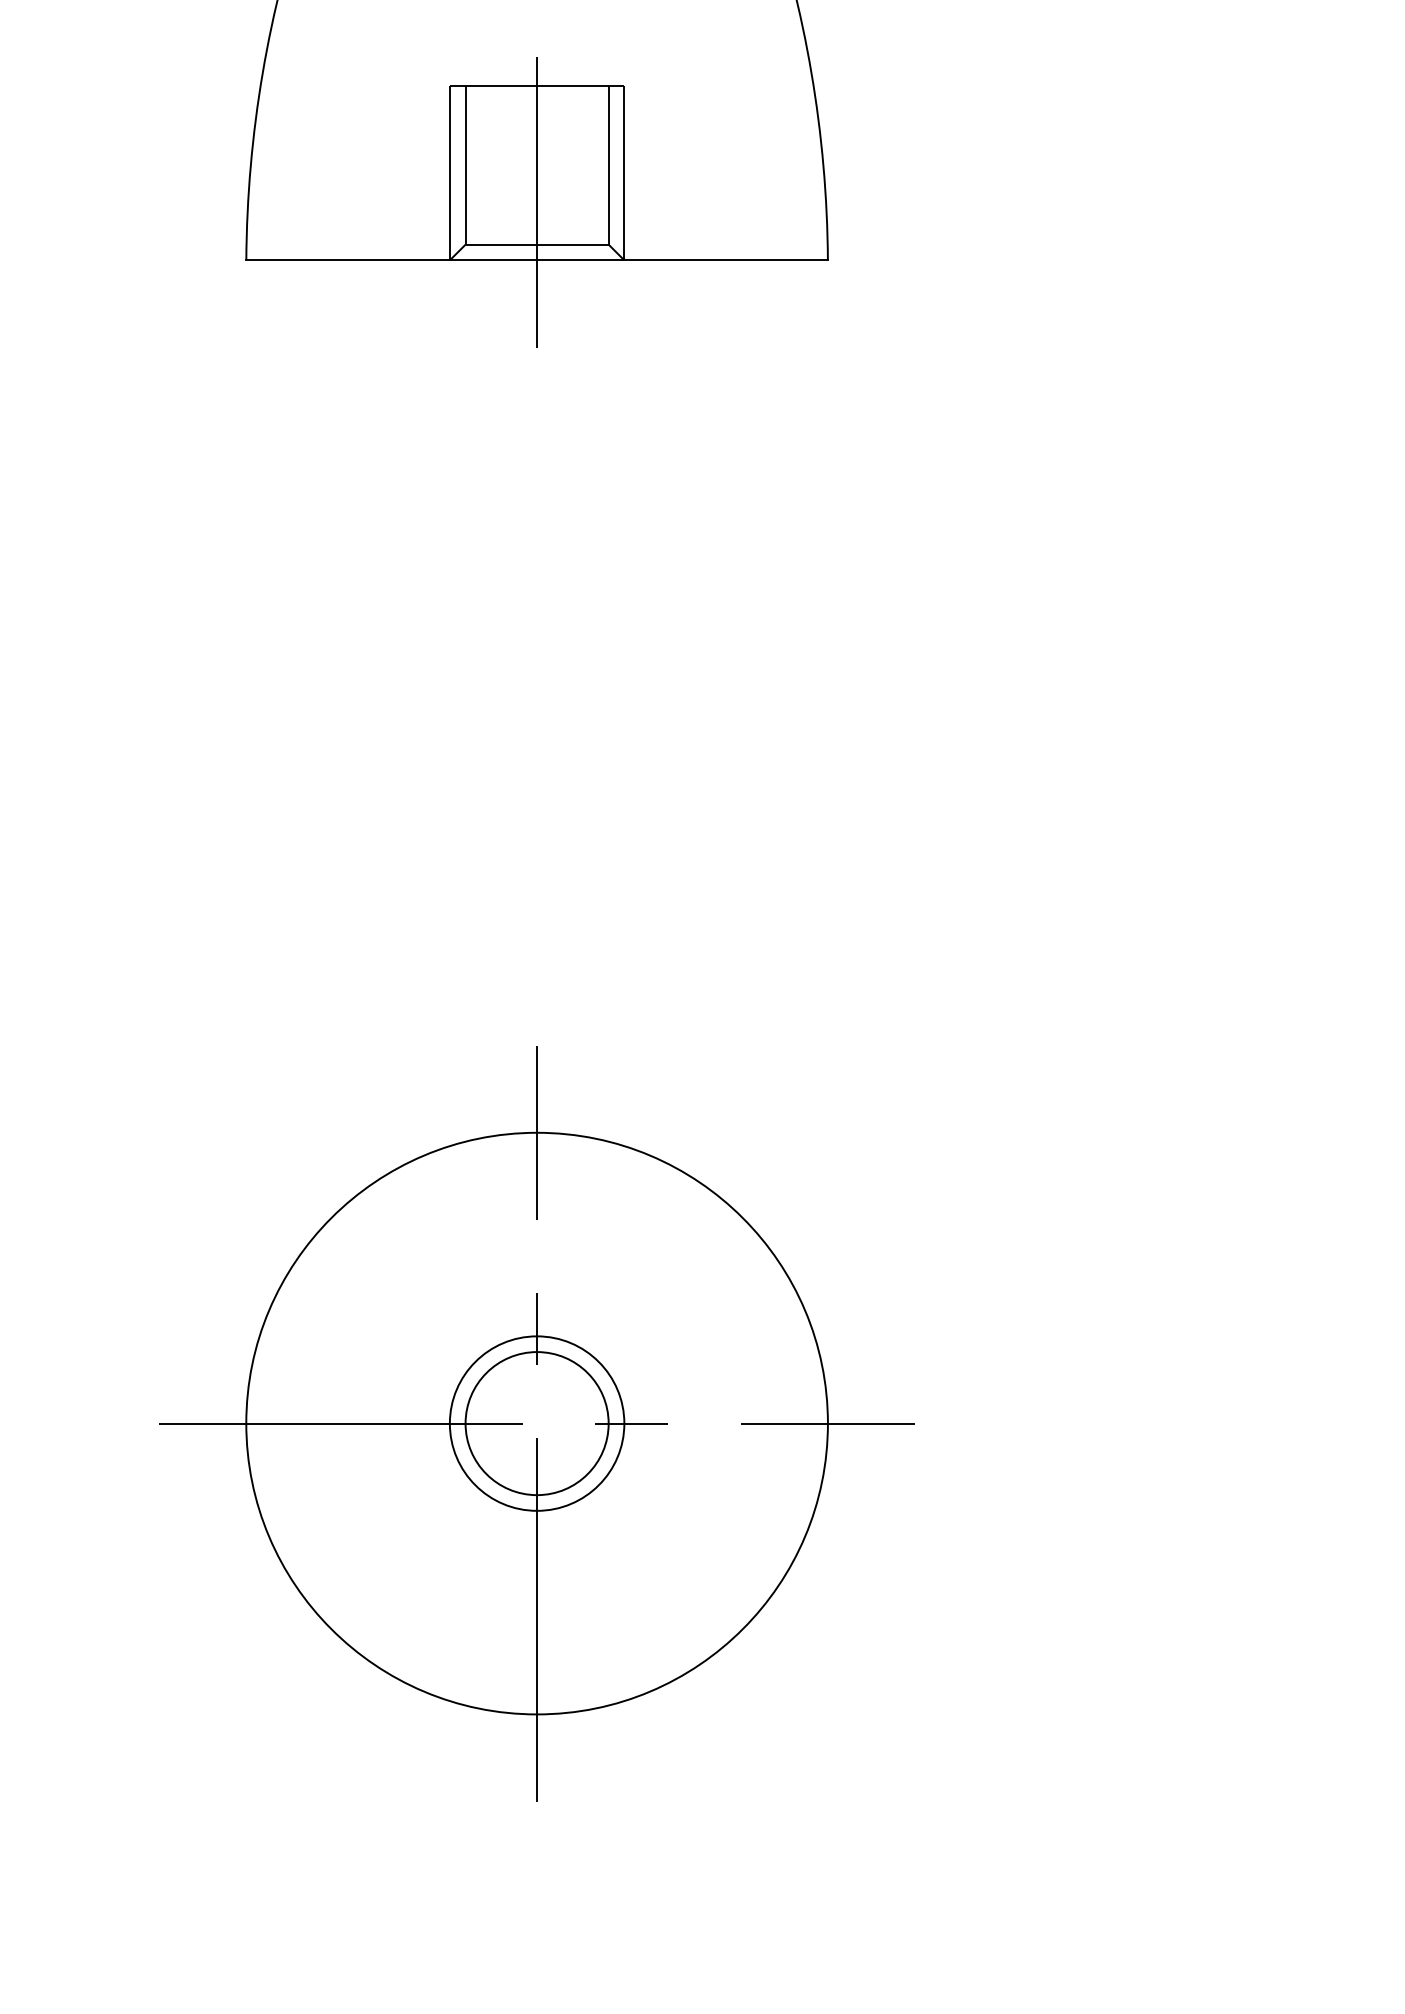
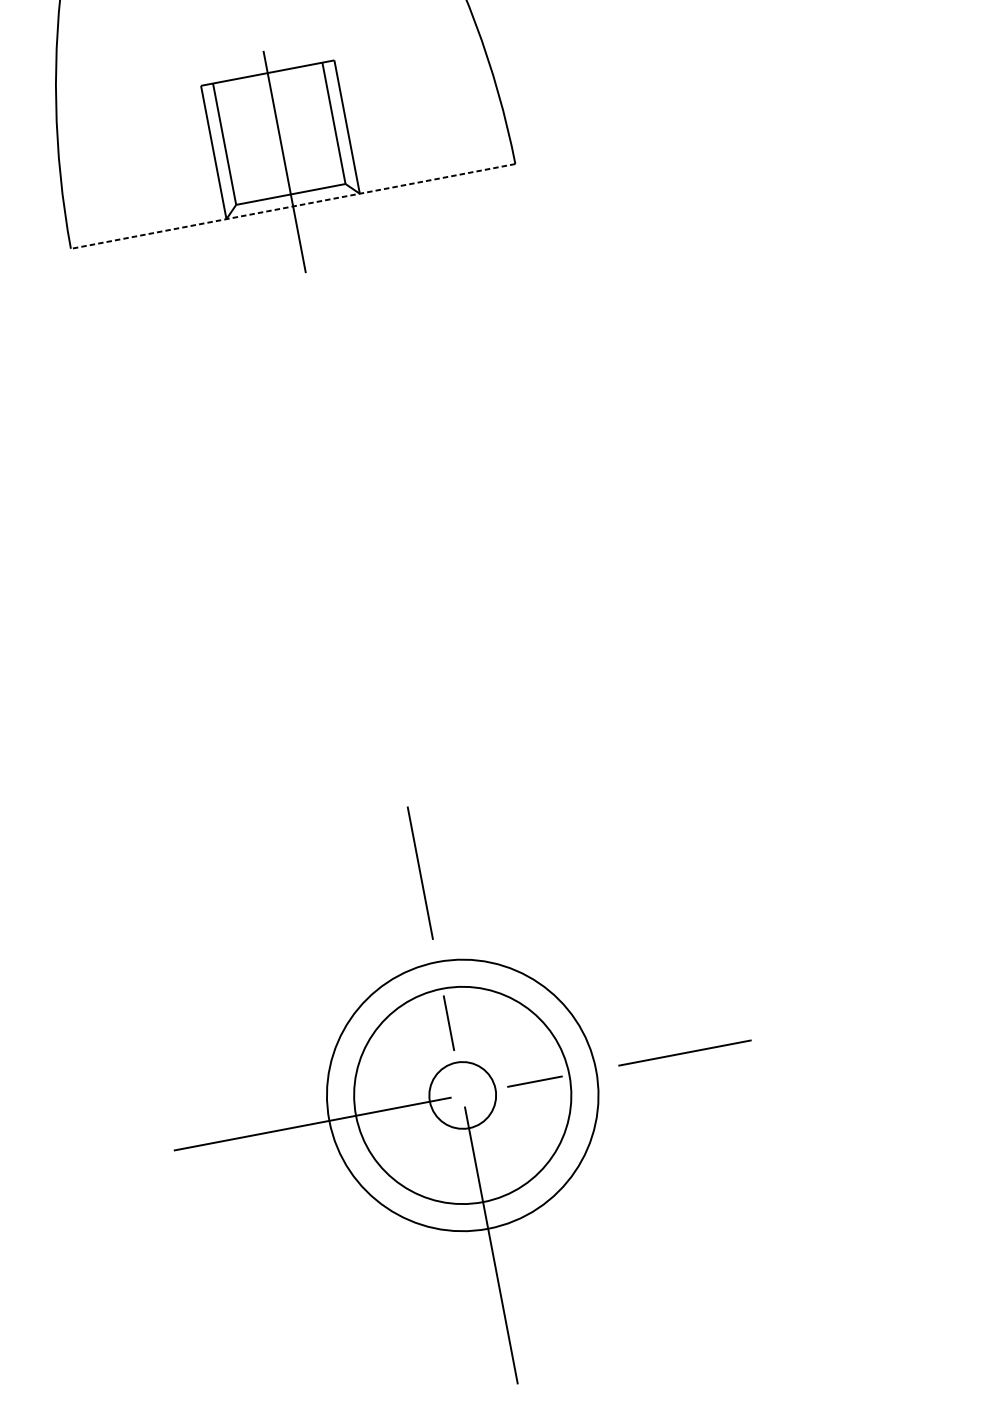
line: (537, 260) -> (293, 206), solid -> dashed
circle: (536, 1423) -> (462, 1095), size x0.6
circle: (536, 1423) -> (462, 1095), size x0.6
circle: (536, 1423) -> (462, 1095), size x1.6

